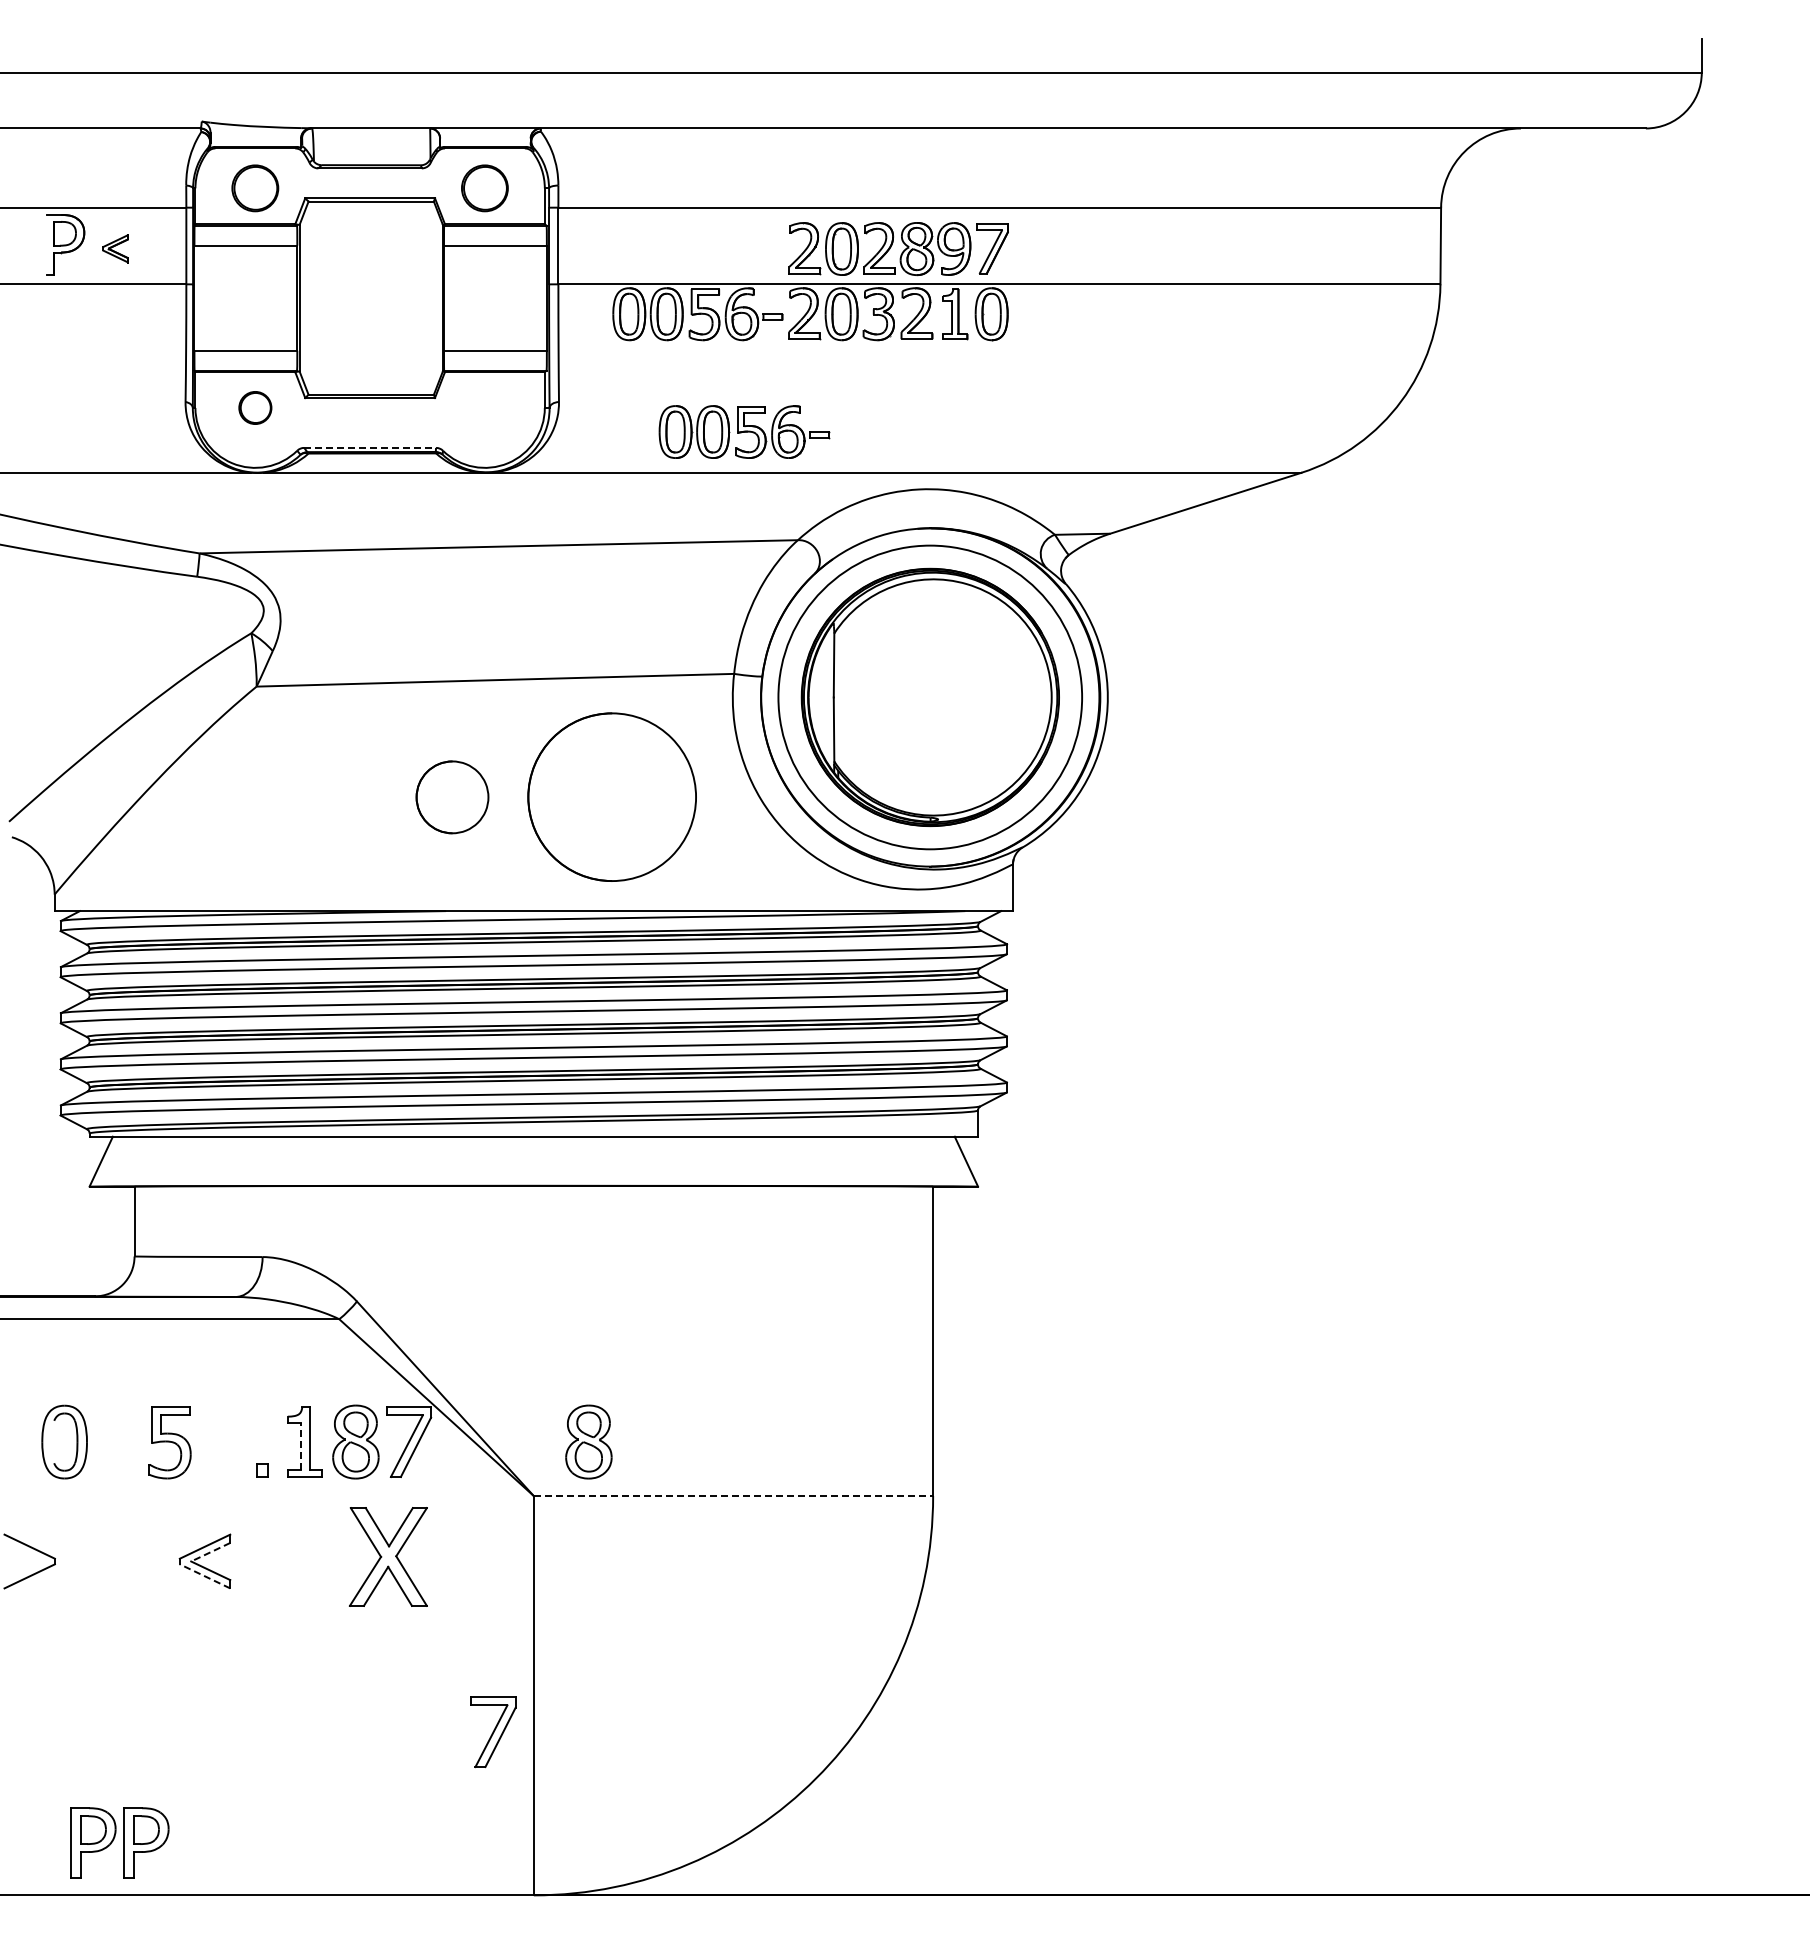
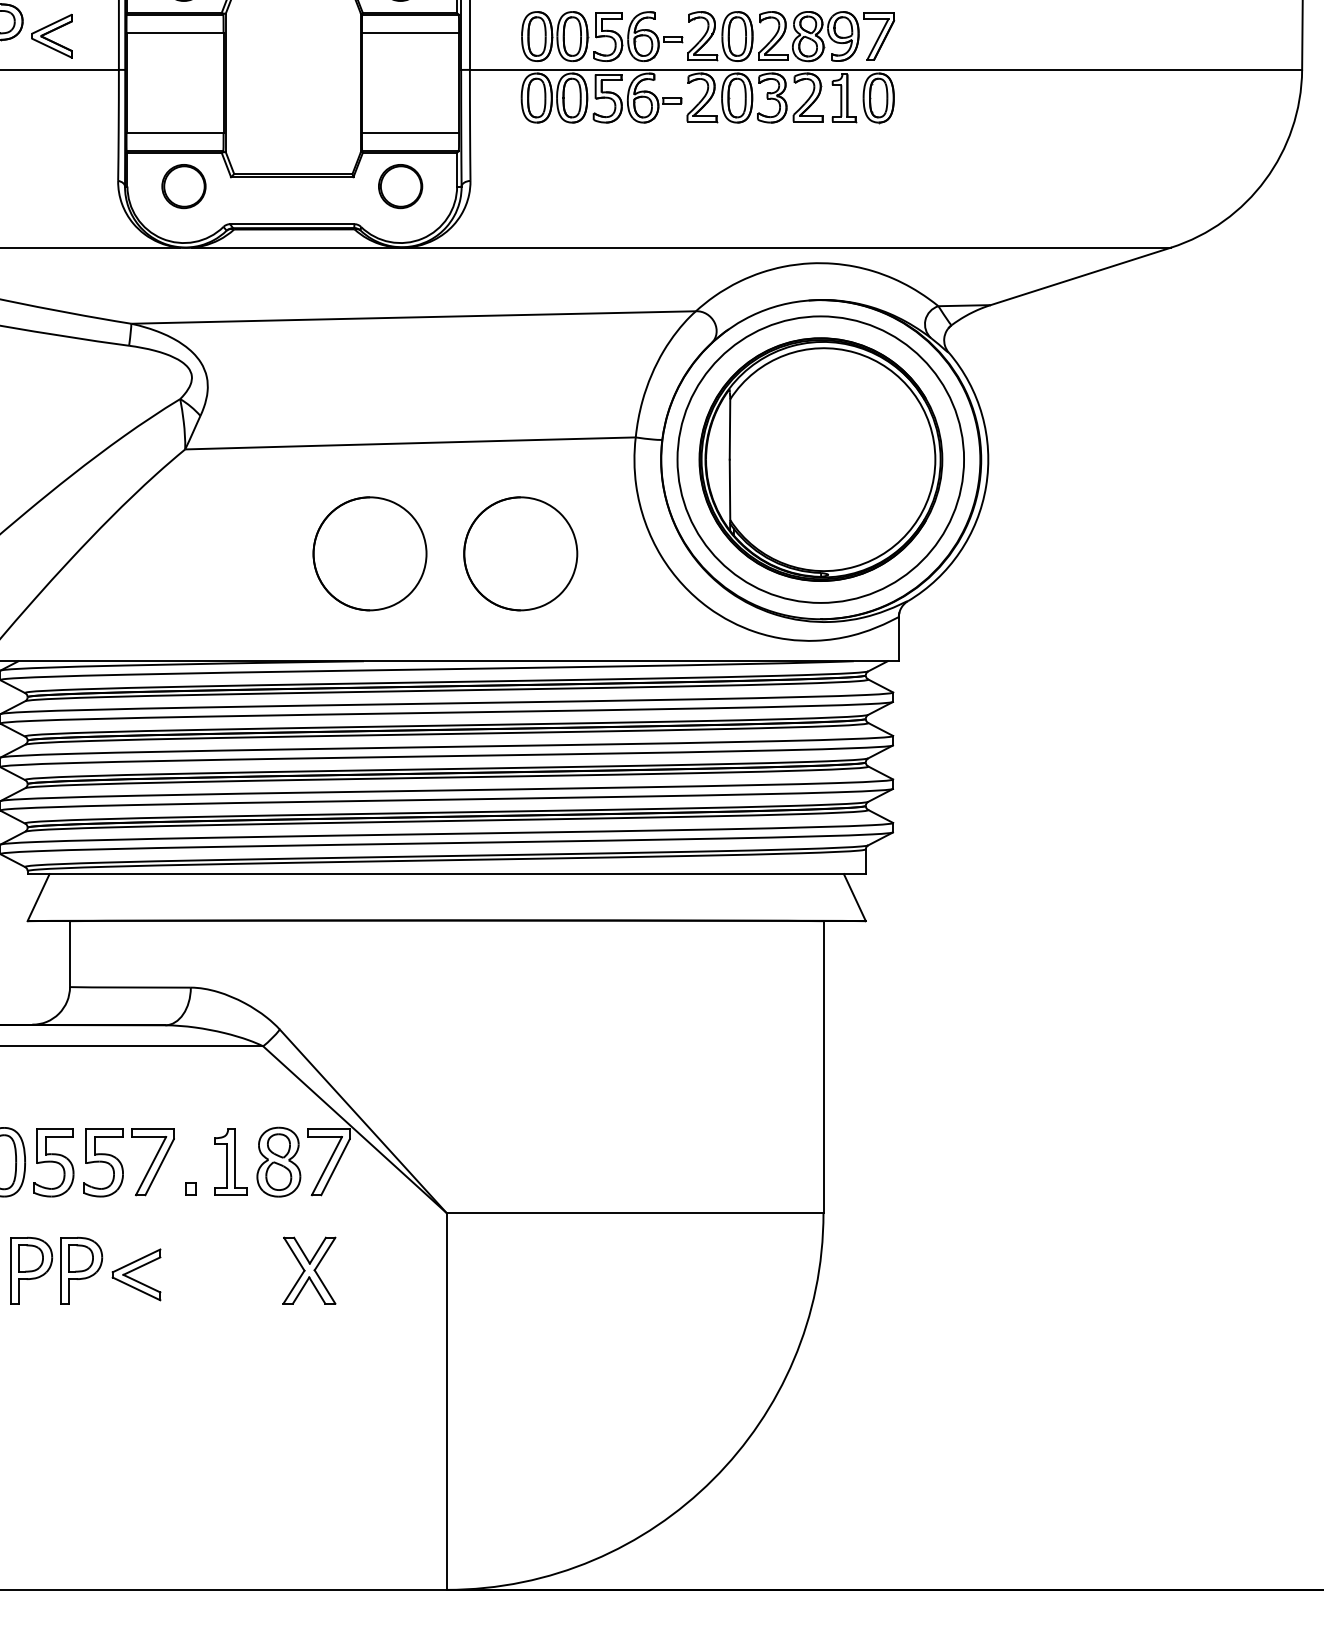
part: (115, 248) -> (52, 36), size x1.67
part: (255, 407) -> (184, 186), size x1.43
part: (484, 407) -> (400, 186), added
part: (744, 431) -> (602, 36), moved
line: (370, 447) -> (292, 223), dashed -> solid
part: (452, 797) -> (370, 554), size x1.67
part: (612, 797) -> (520, 554), size x0.71
part: (588, 1441) -> (498, 1161), removed
part: (117, 1442) -> (53, 1162), added
line: (300, 1445) -> (226, 1165), dashed -> solid
line: (733, 1496) -> (635, 1213), dashed -> solid
line: (210, 1552) -> (141, 1266), dashed -> solid
part: (387, 1557) -> (308, 1271), size x0.71
line: (205, 1576) -> (136, 1289), dashed -> solid
part: (493, 1732) -> (153, 1162), moved
part: (119, 1842) -> (55, 1270), moved

